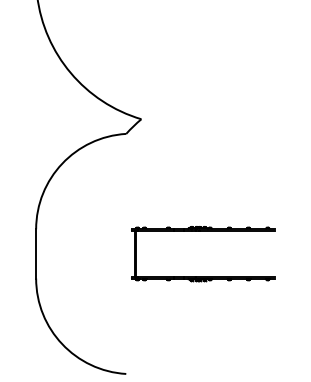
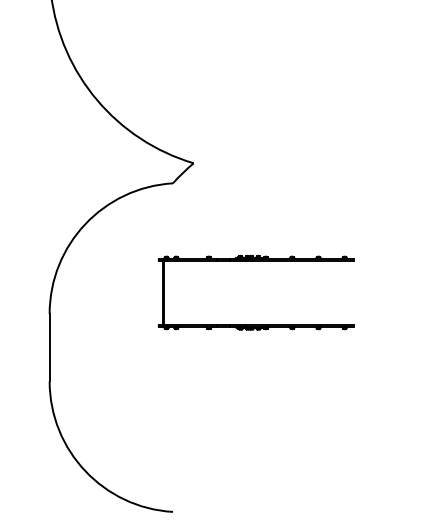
part: (203, 276) -> (256, 323), moved

